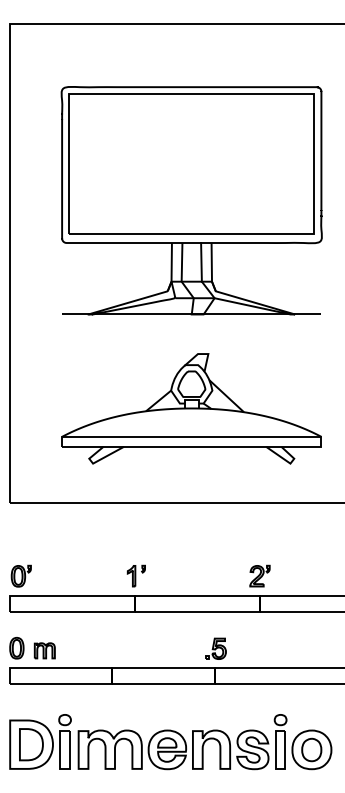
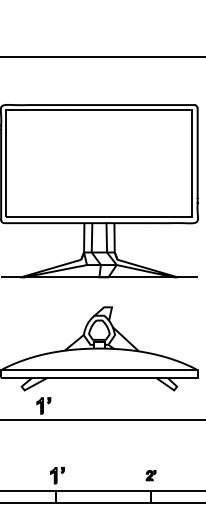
part: (117, 483) -> (43, 405), added
part: (259, 575) -> (150, 475), size x0.6

